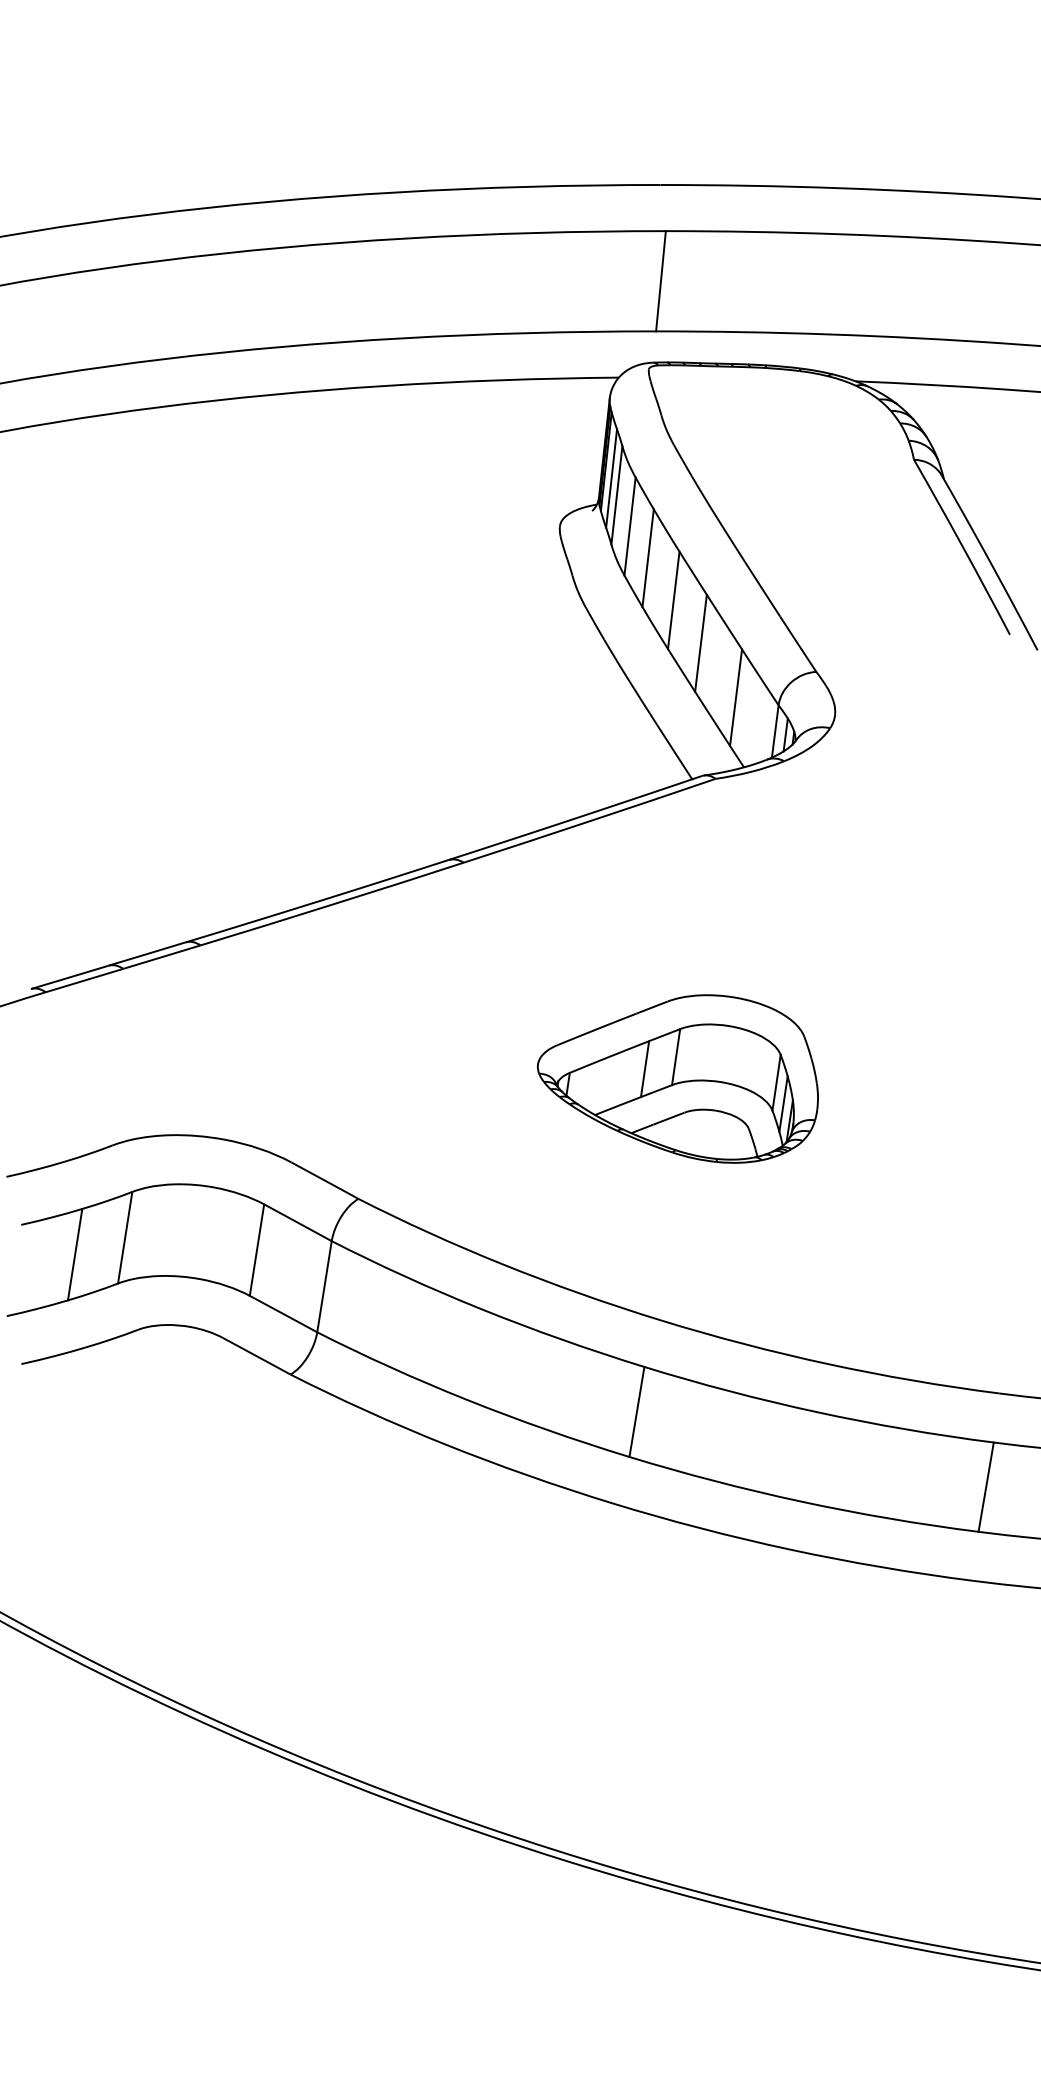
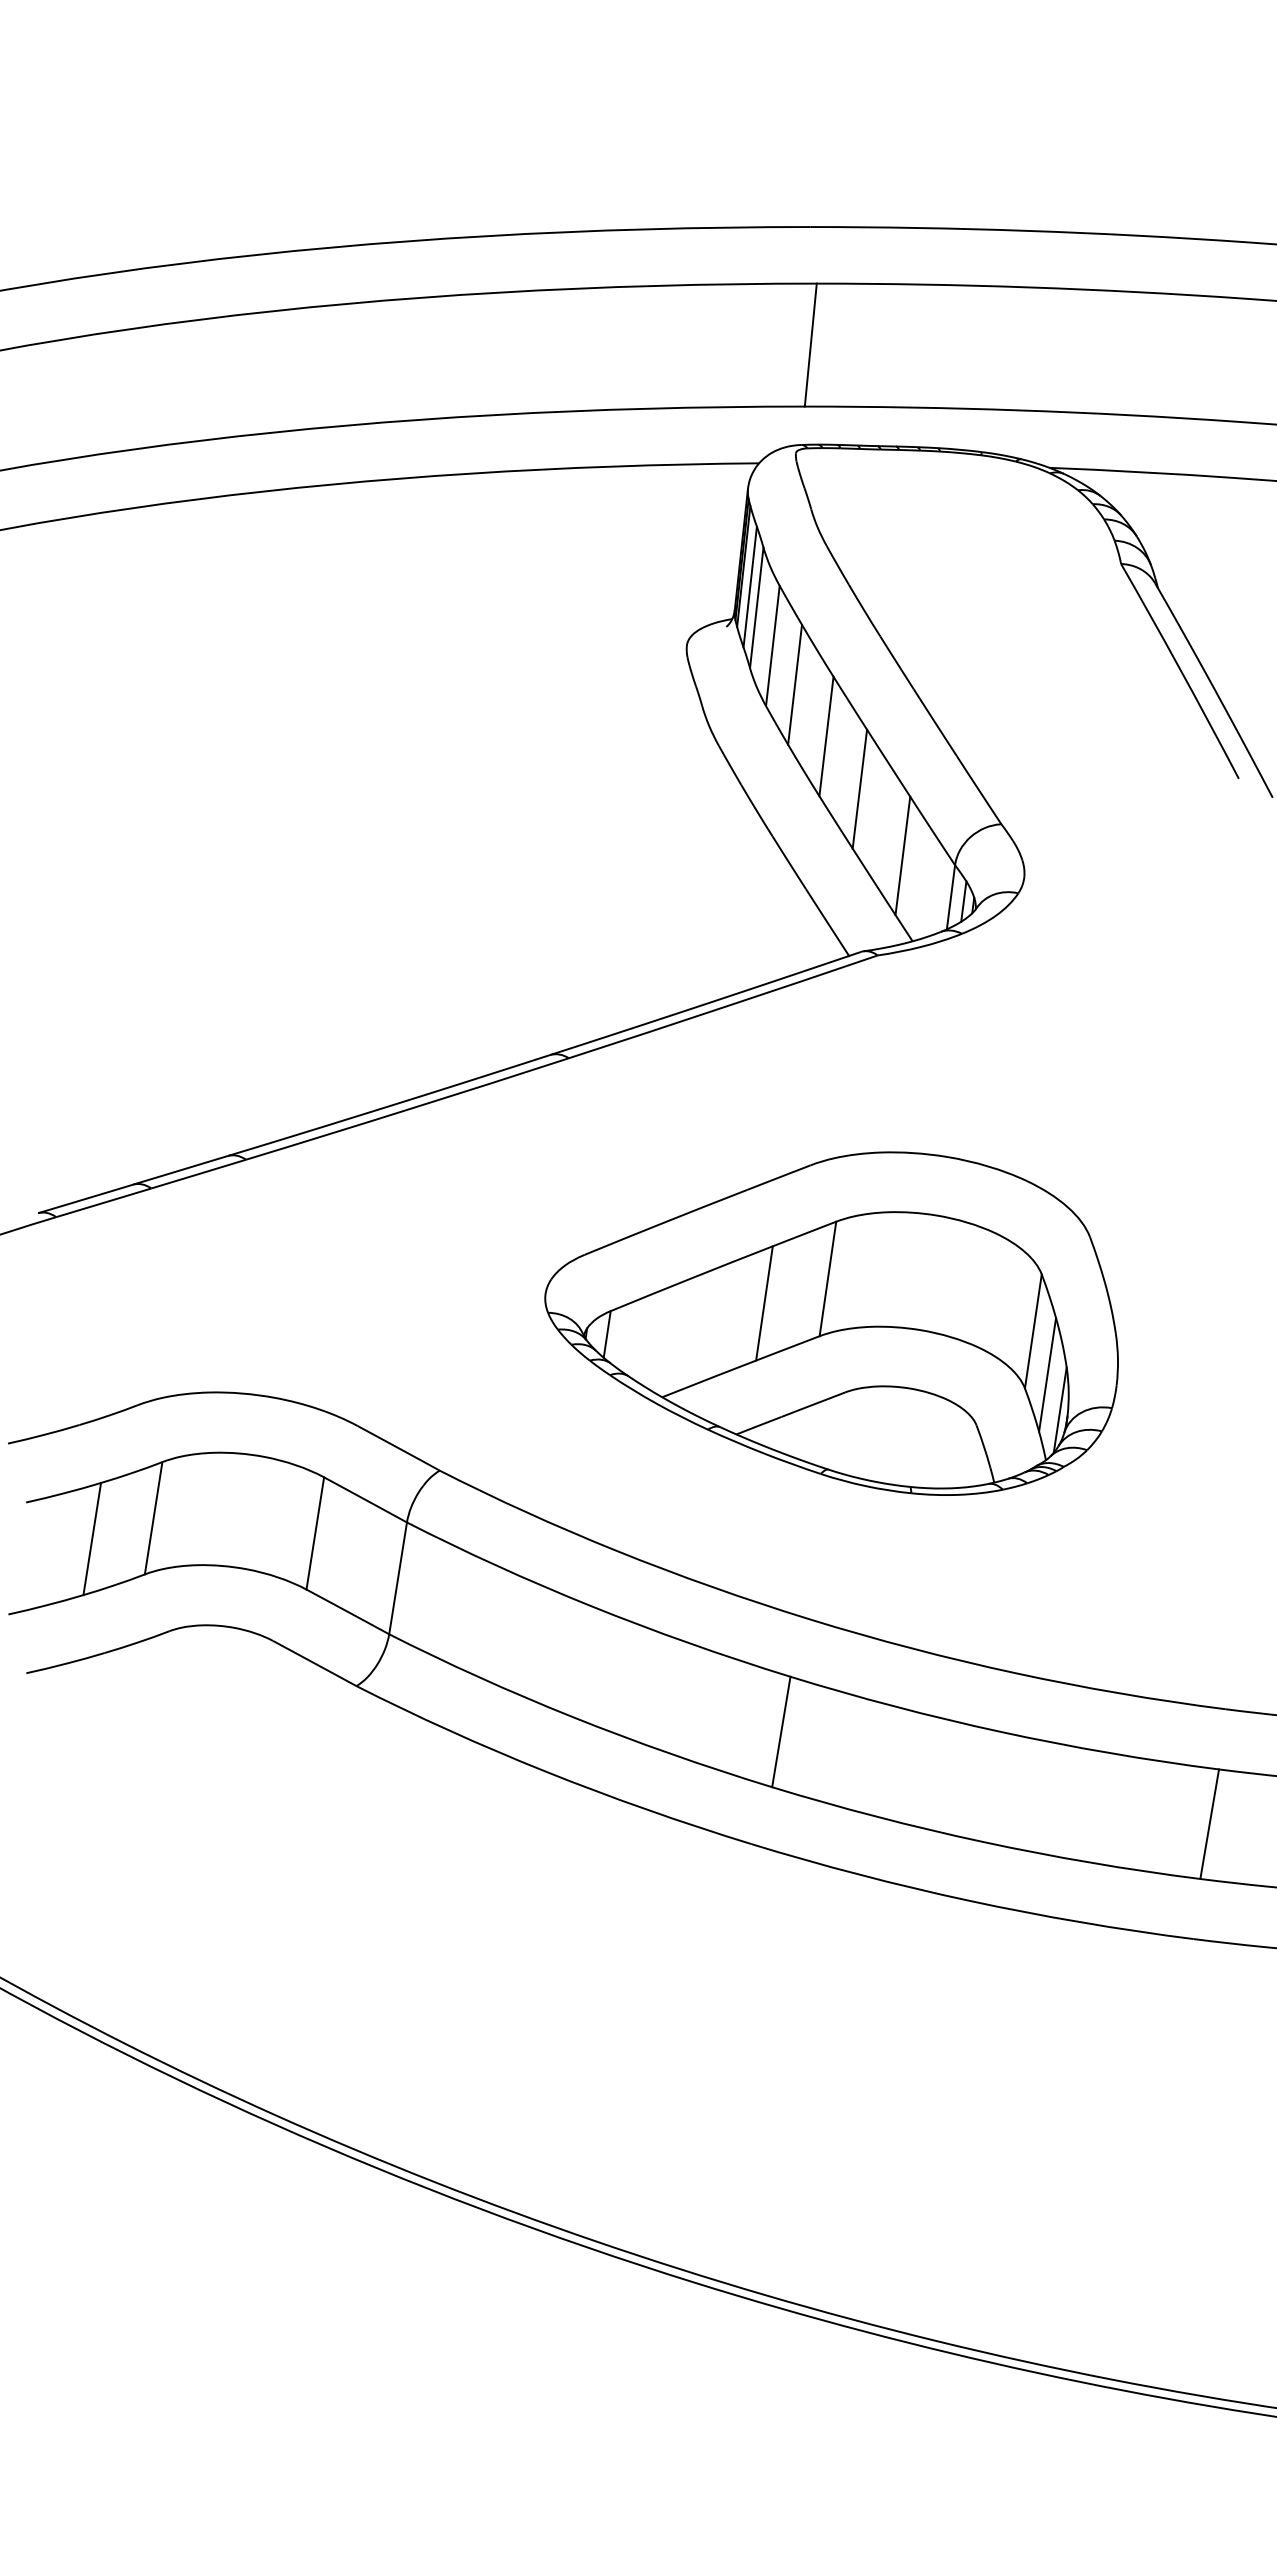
part: (677, 1078) -> (831, 1323), size x1.67

